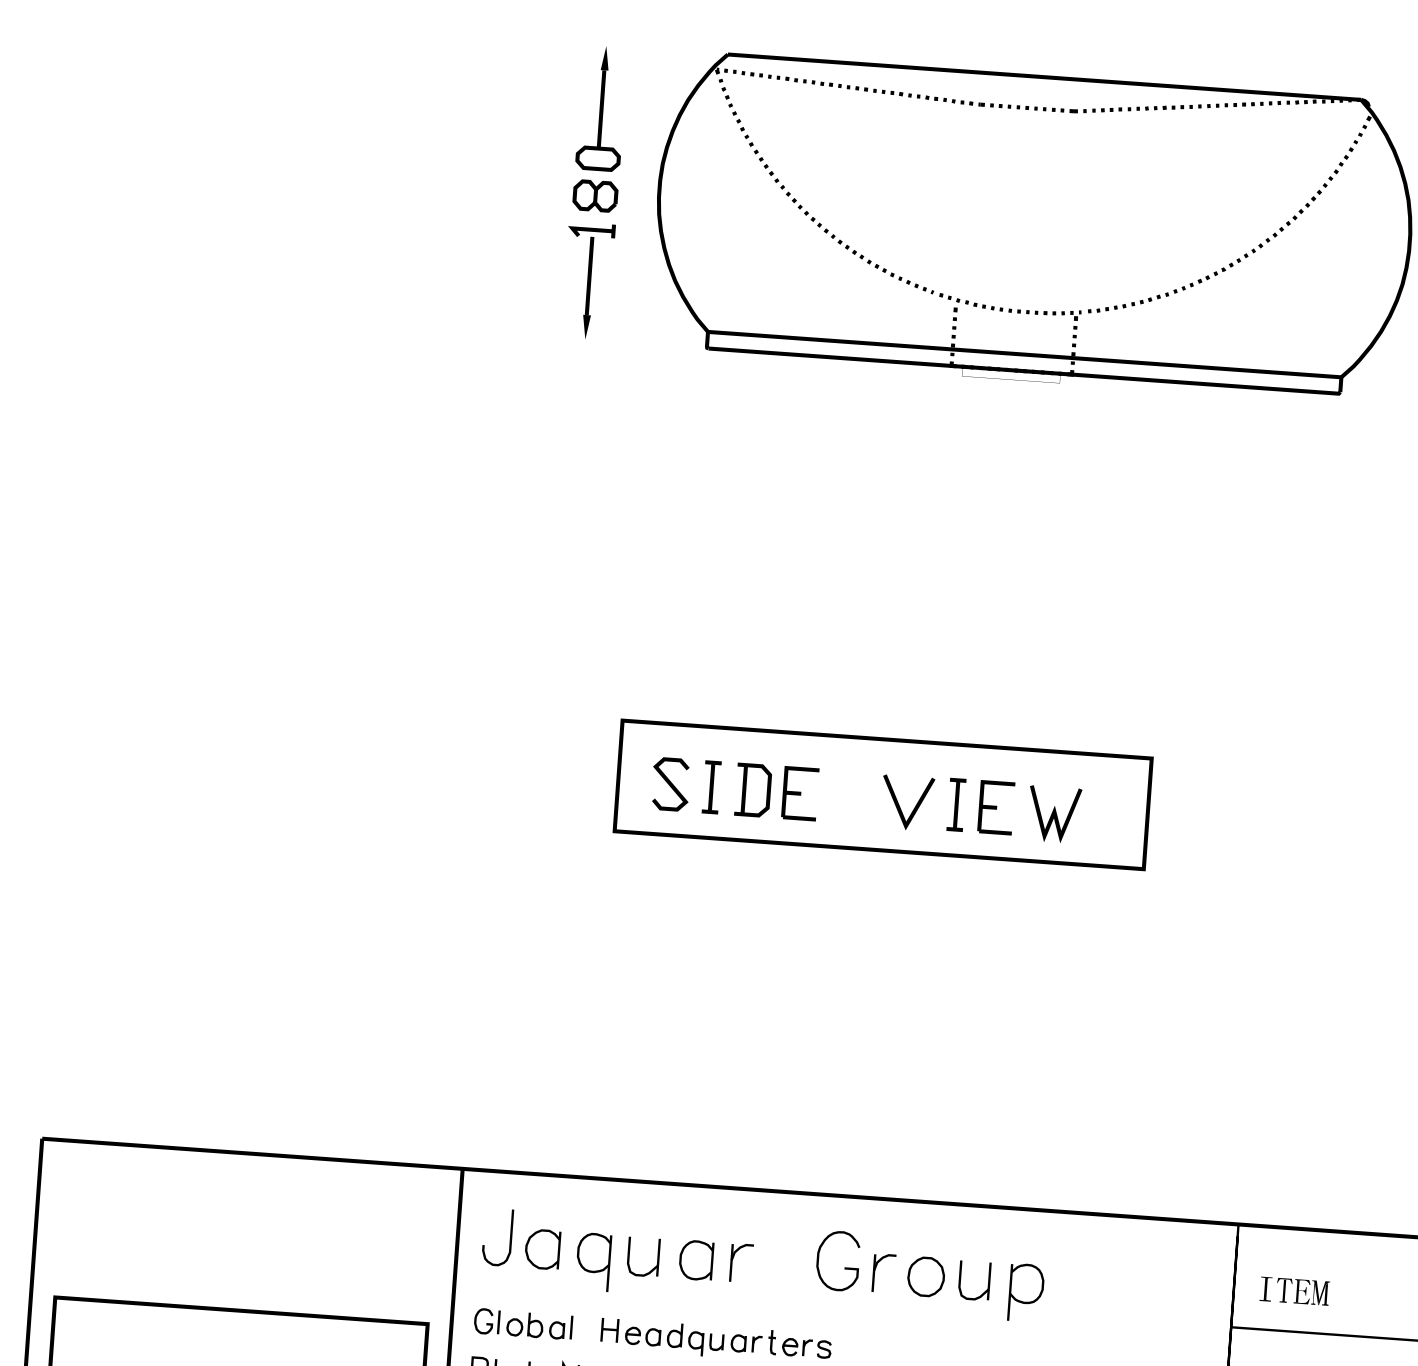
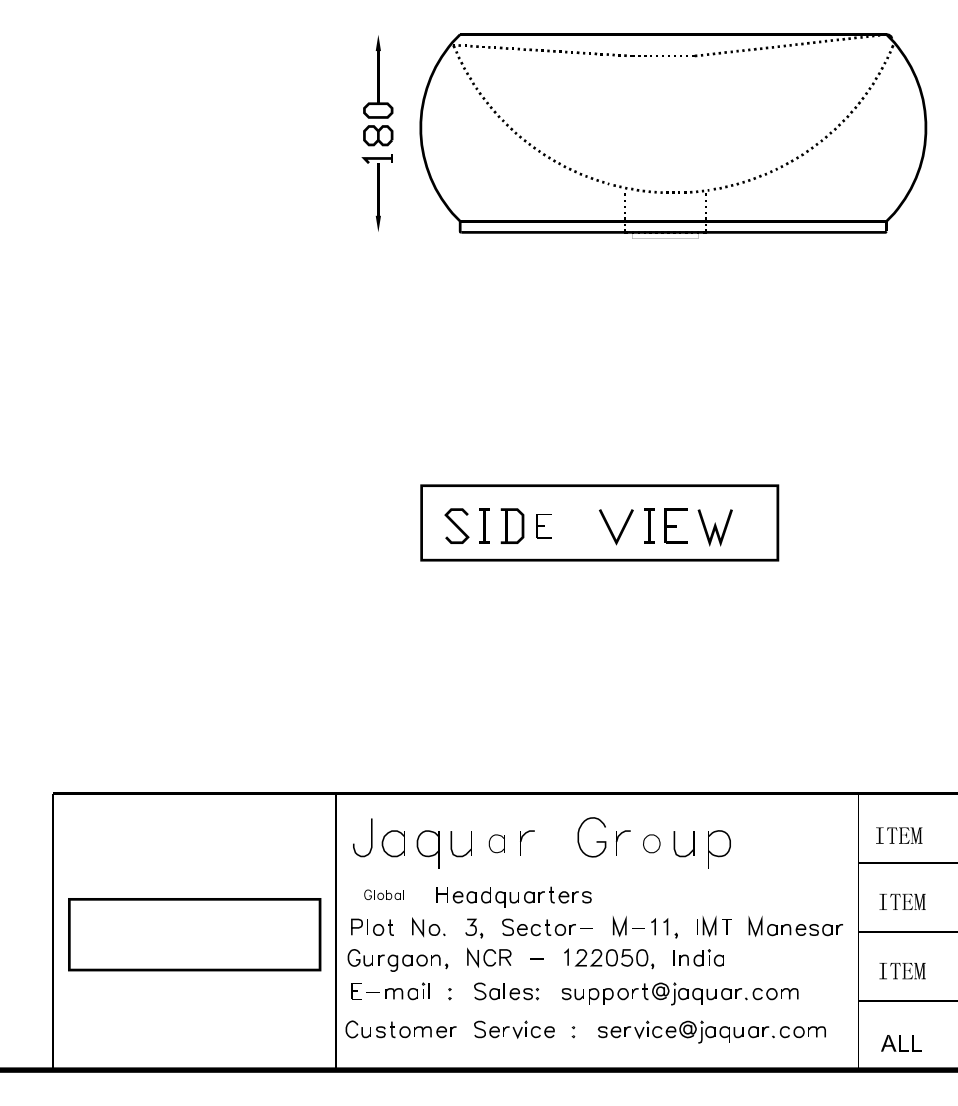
part: (799, 792) -> (543, 525), size x0.7
part: (695, 1260) -> (496, 843), size x0.7
part: (925, 1276) -> (651, 843), size x0.7
part: (522, 1323) -> (383, 894), size x0.6

